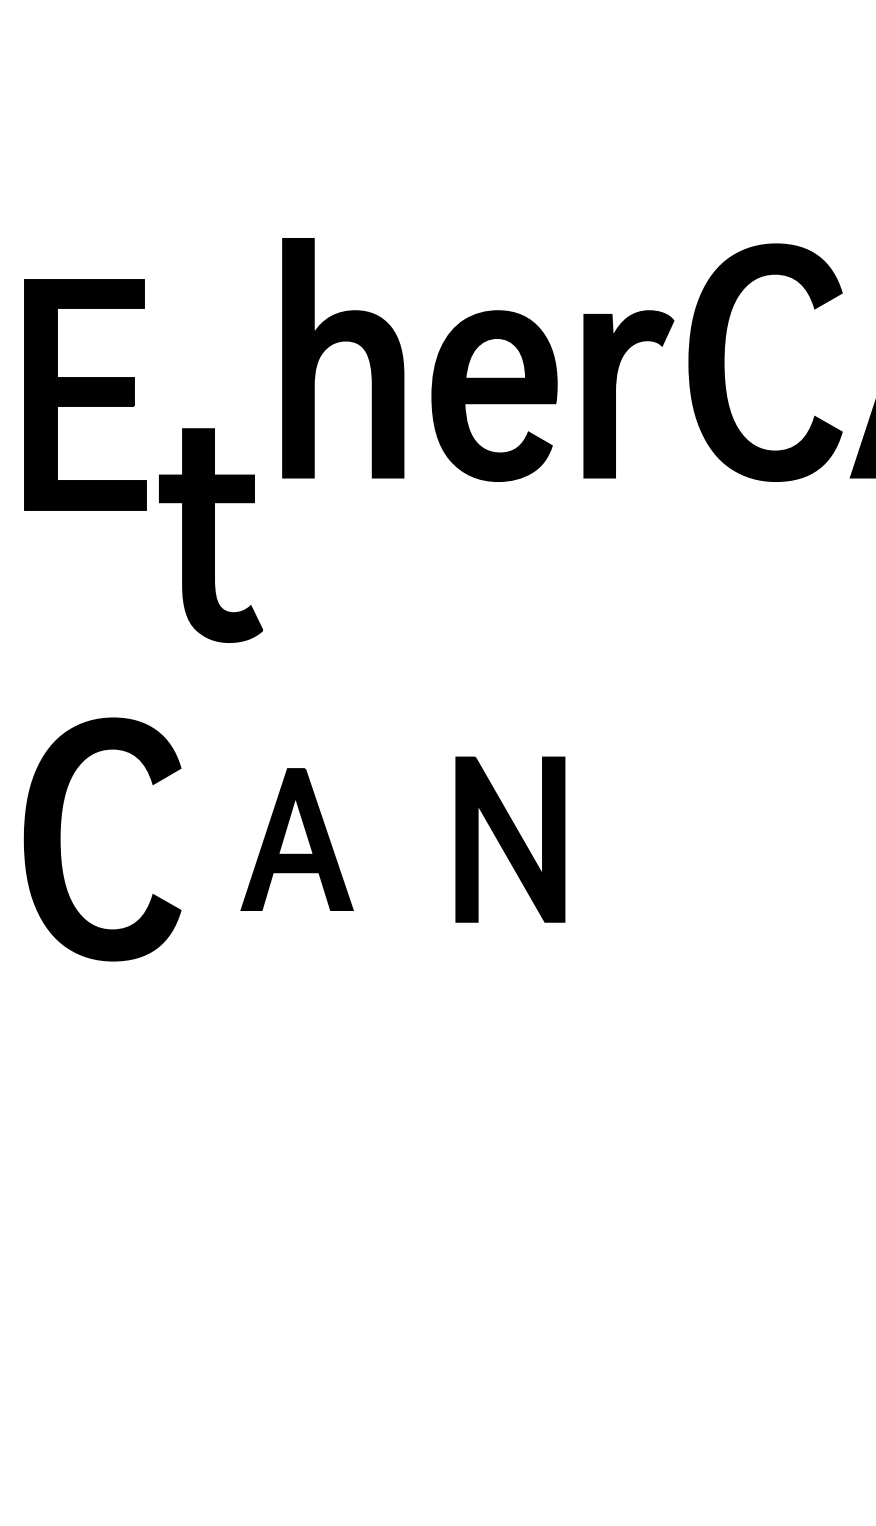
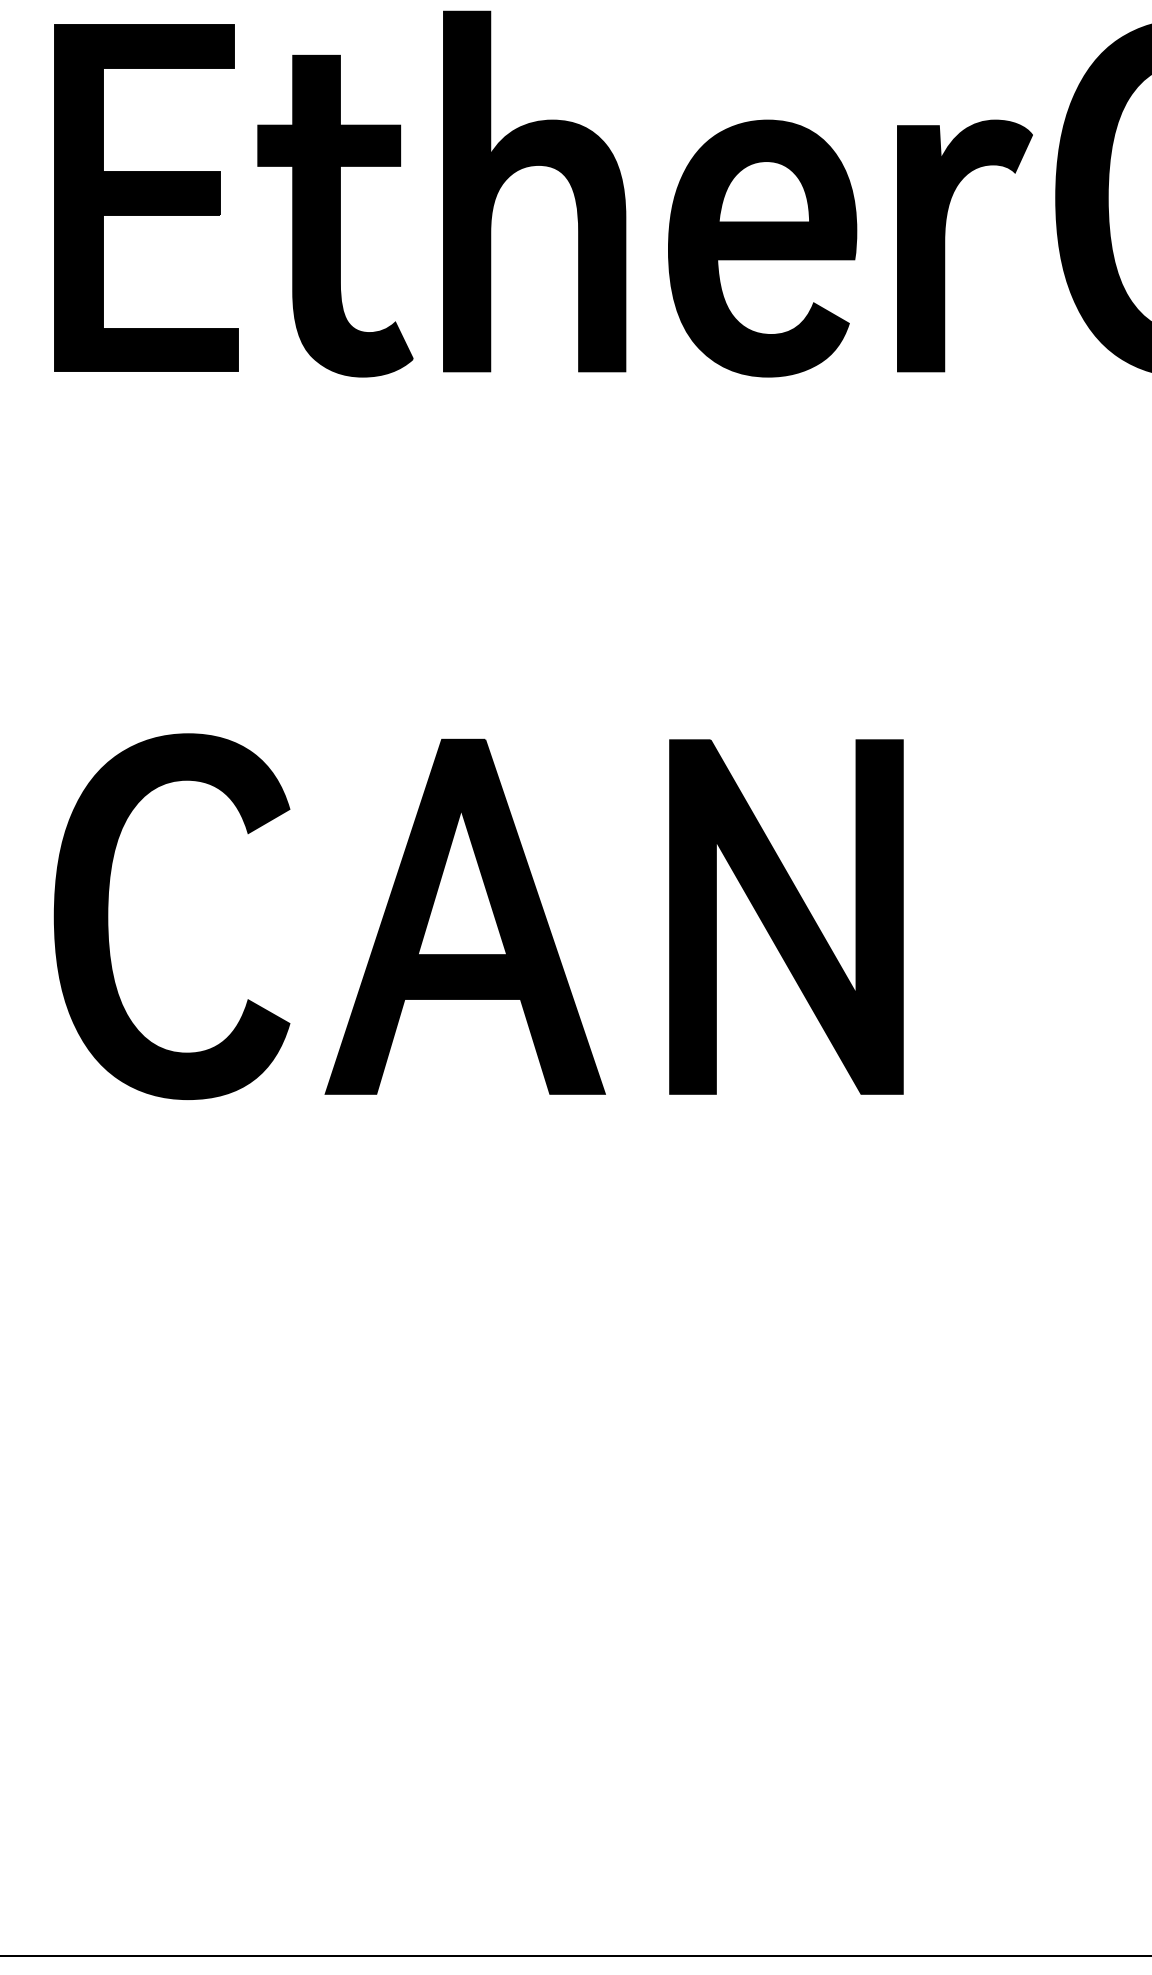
part: (85, 394) -> (146, 197), moved
part: (211, 535) -> (336, 216), moved
part: (296, 839) -> (464, 916), size x1.67
part: (510, 839) -> (786, 916), size x1.43

